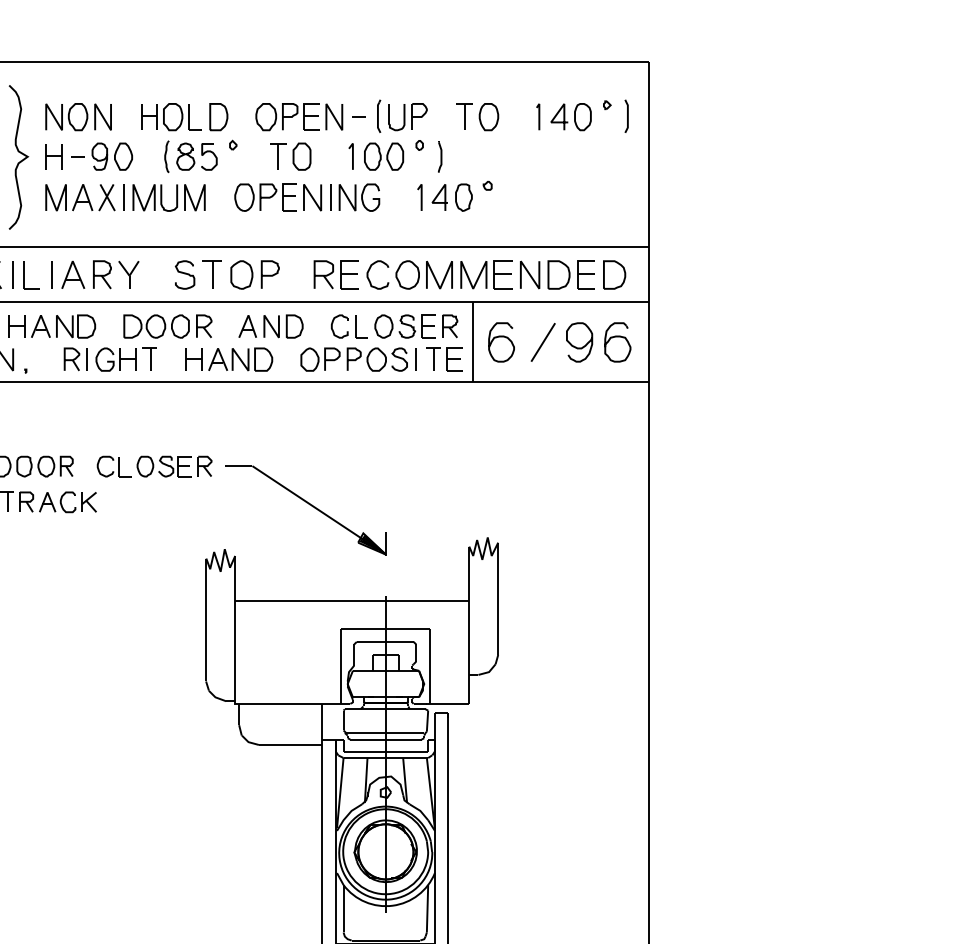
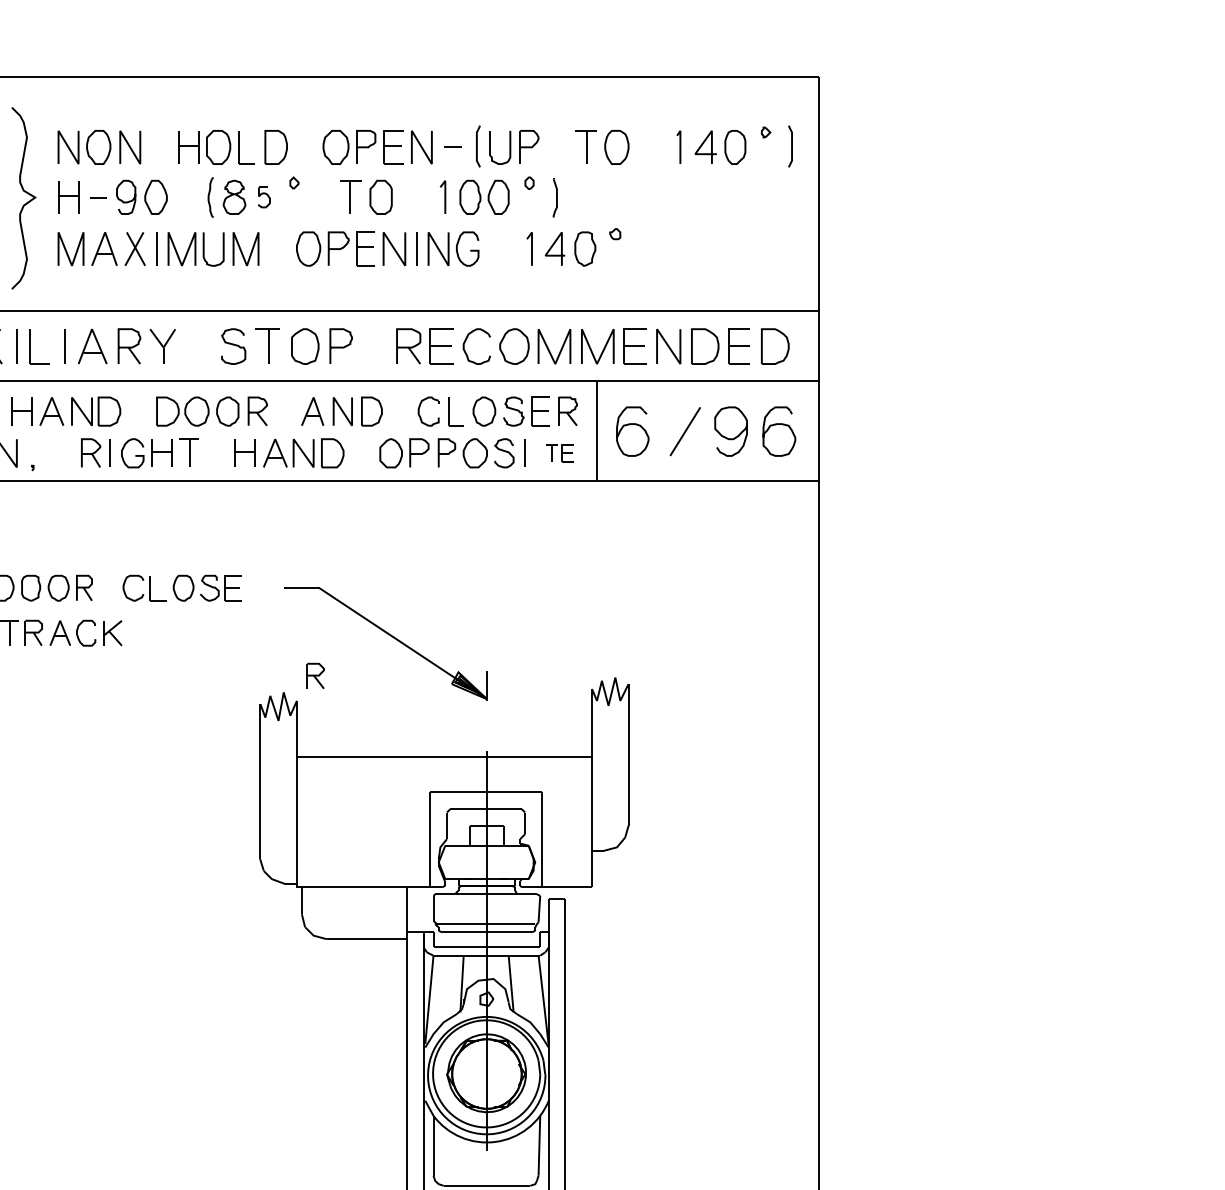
part: (209, 156) -> (264, 197), size x0.6
part: (444, 358) -> (560, 452), size x0.6
part: (204, 466) -> (315, 675), moved

